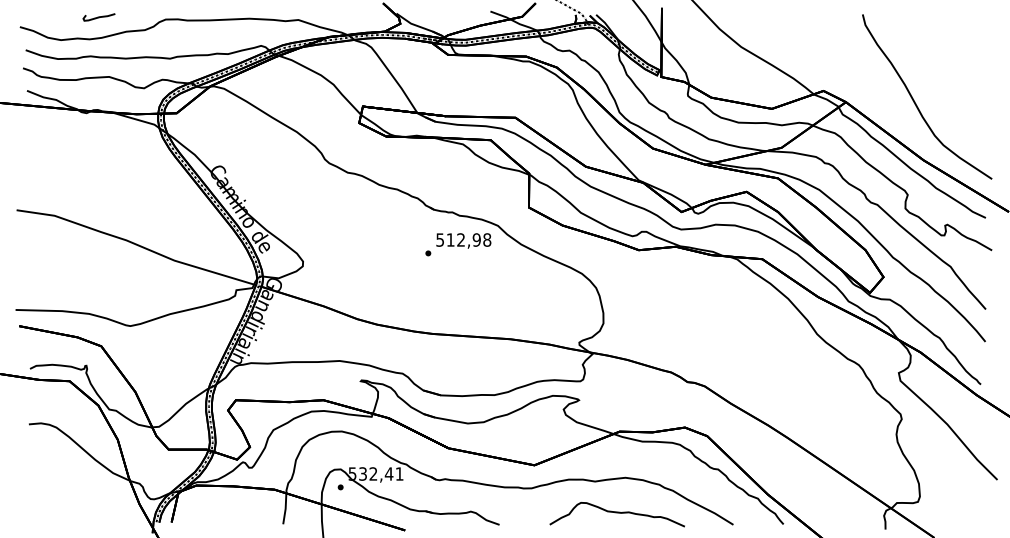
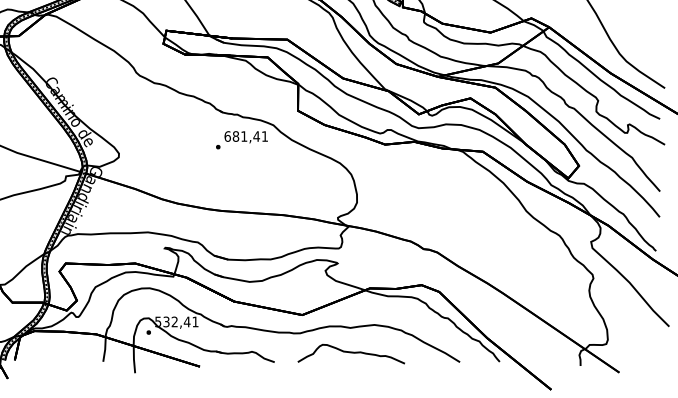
text: (463, 239) -> (246, 136), 512,98 -> 681,41
curve: (616, 513) -> (350, 353), moved

